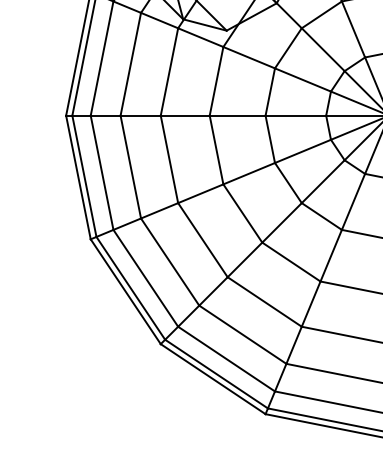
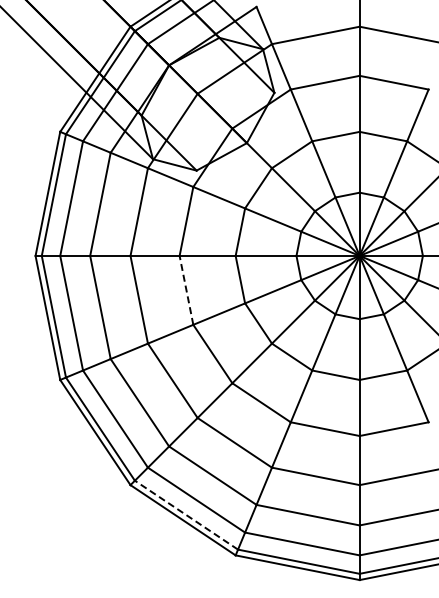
line: (216, 149) -> (186, 289), solid -> dashed
line: (216, 373) -> (186, 514), solid -> dashed

